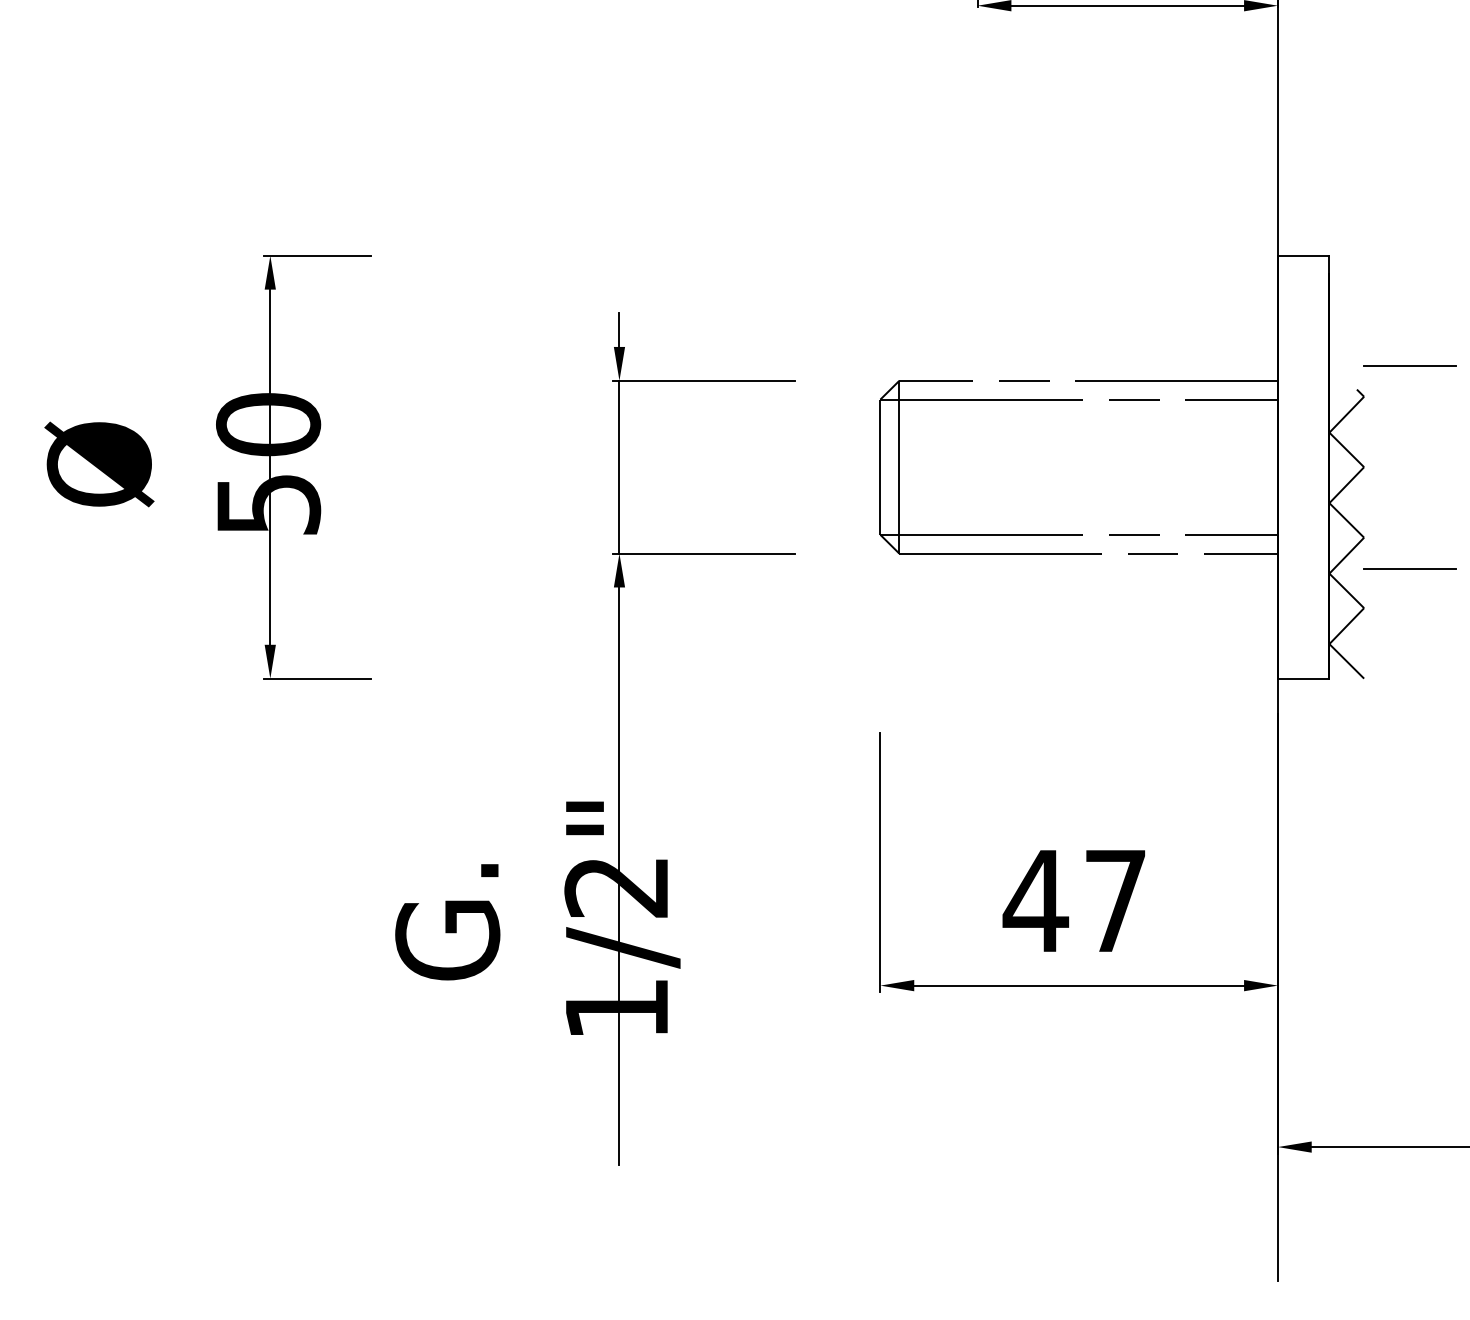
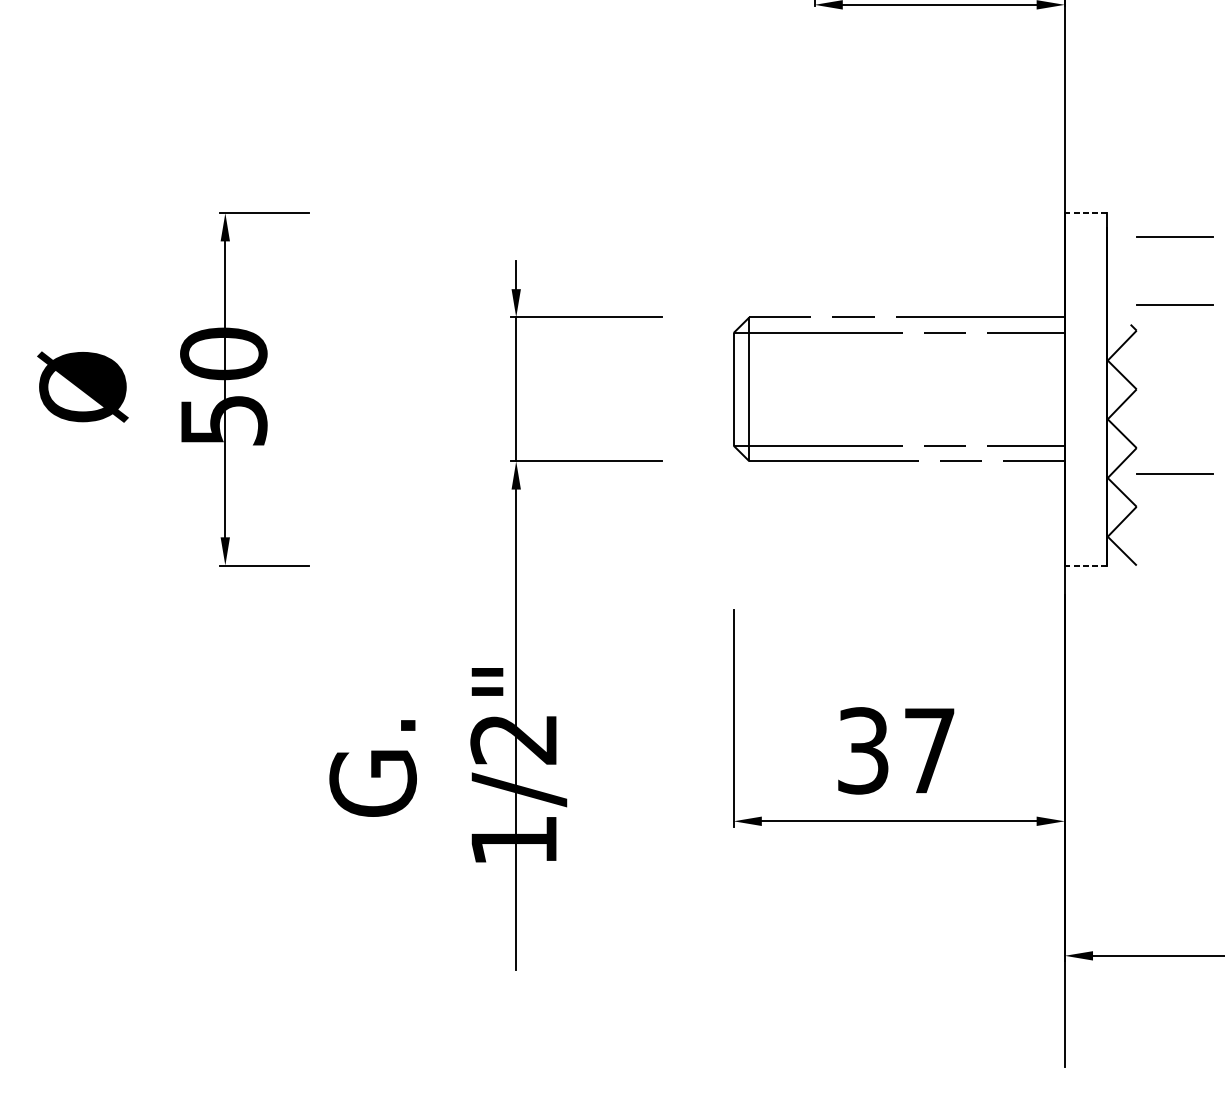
line: (1302, 255) -> (1085, 212), solid -> dashed
line: (1409, 283) -> (1174, 236), added
line: (1302, 678) -> (1085, 565), solid -> dashed
text: (1035, 900) -> (862, 750), 47 -> 37

